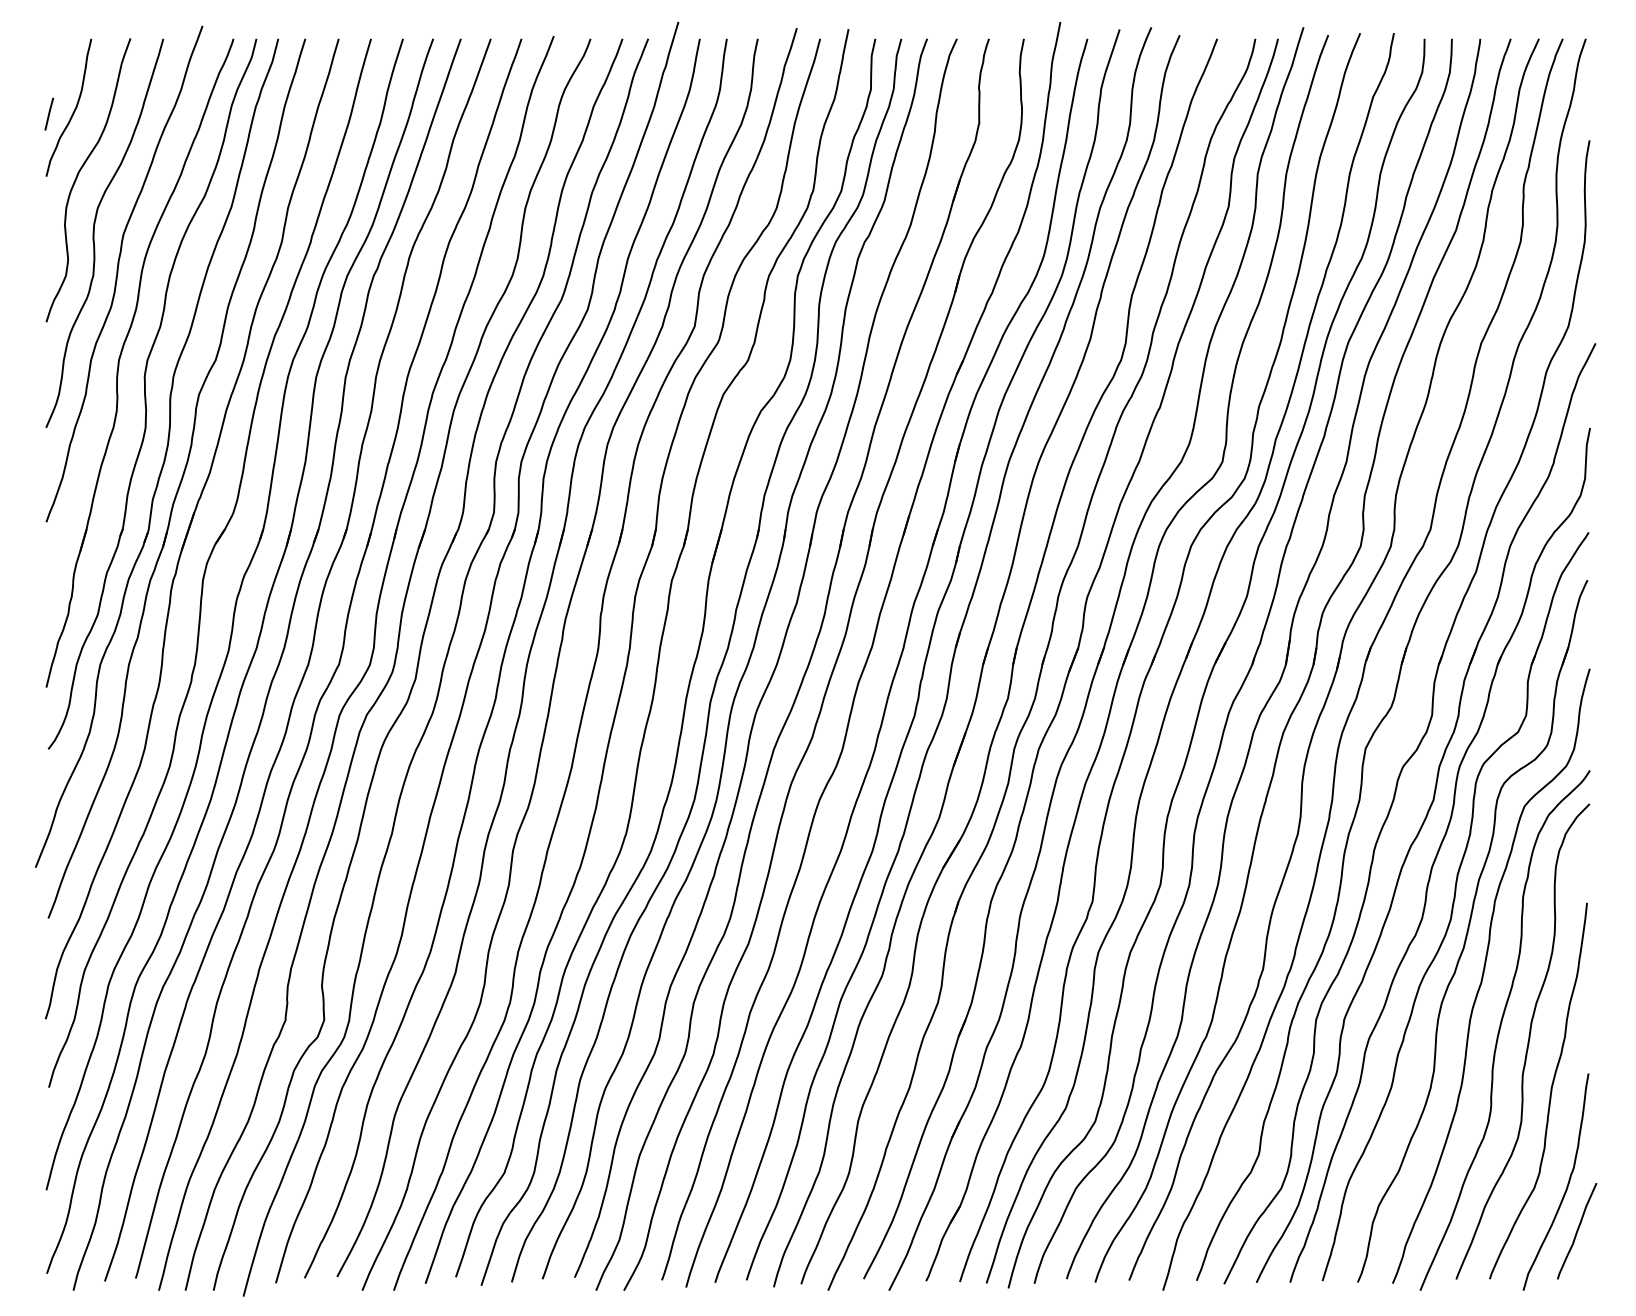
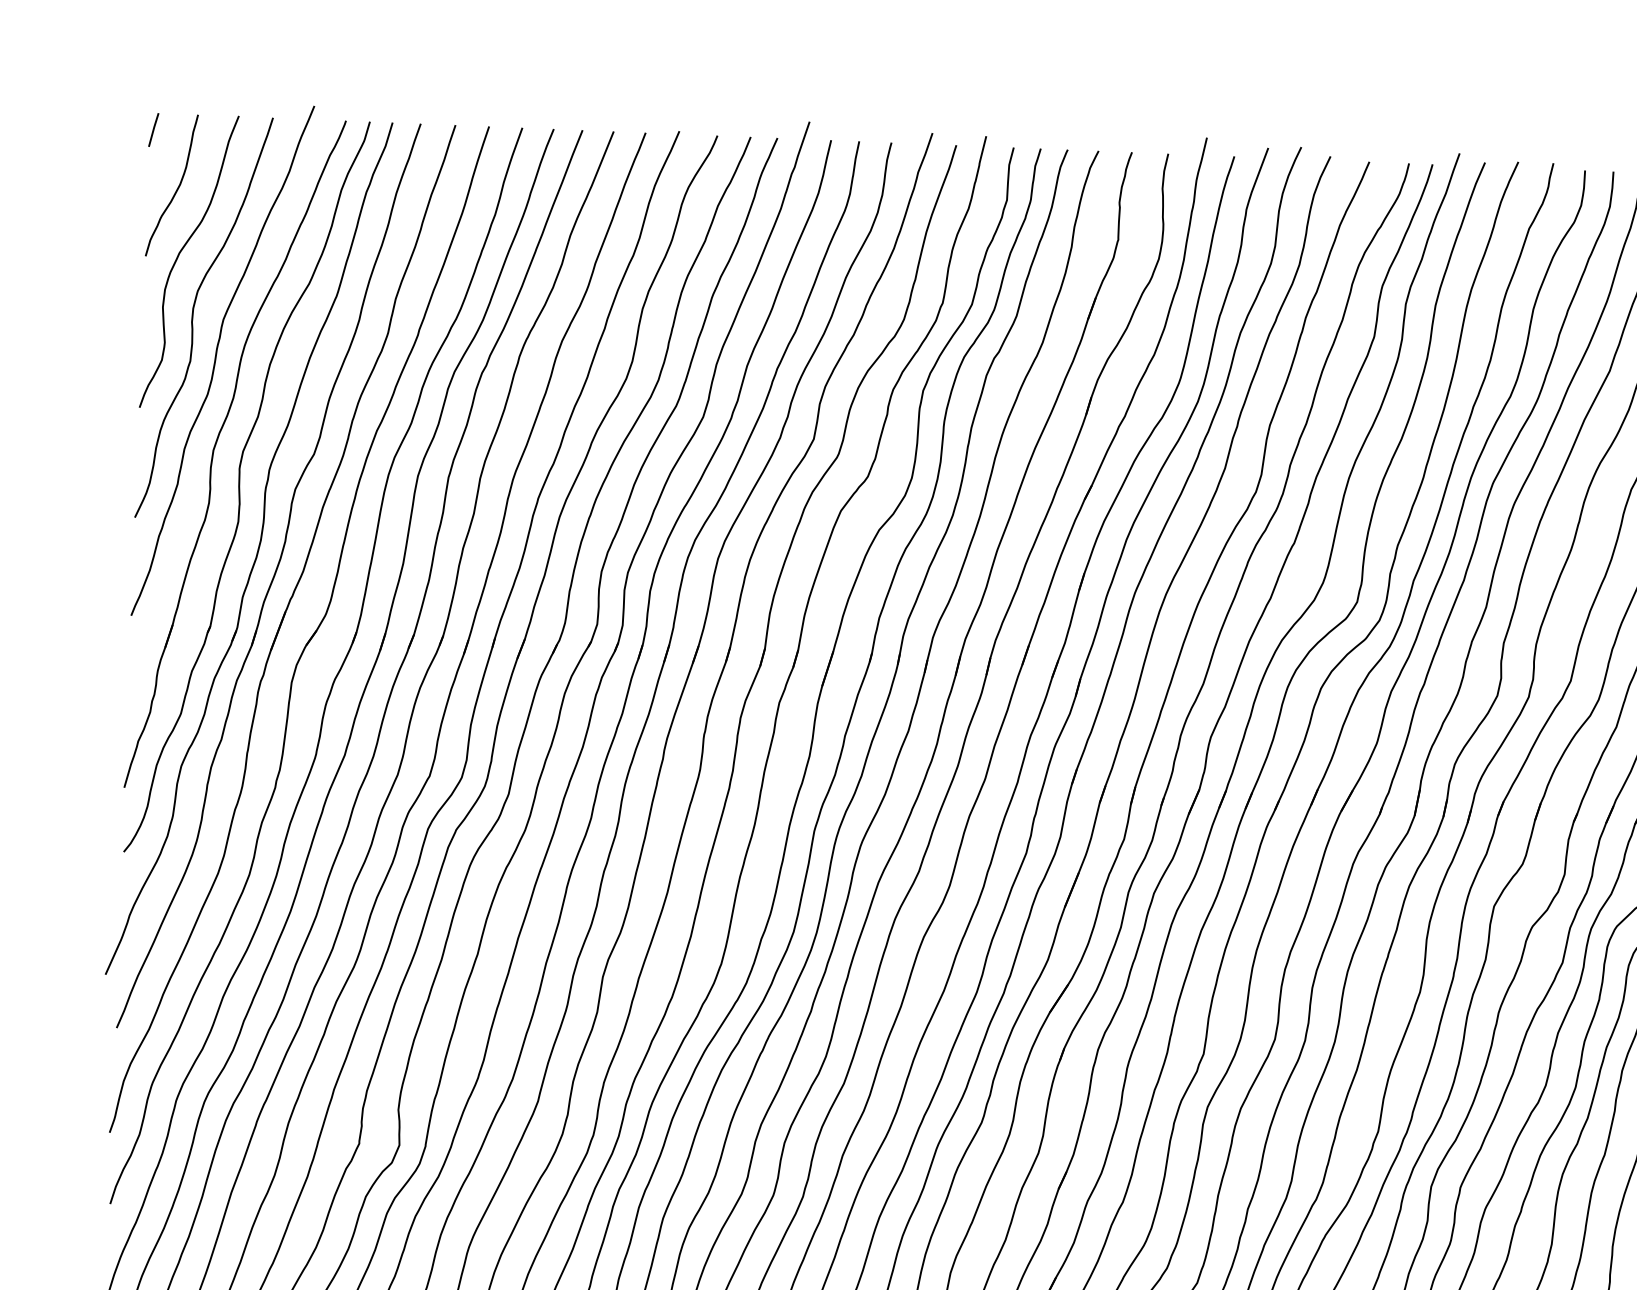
line: (49, 113) -> (153, 129), moved

